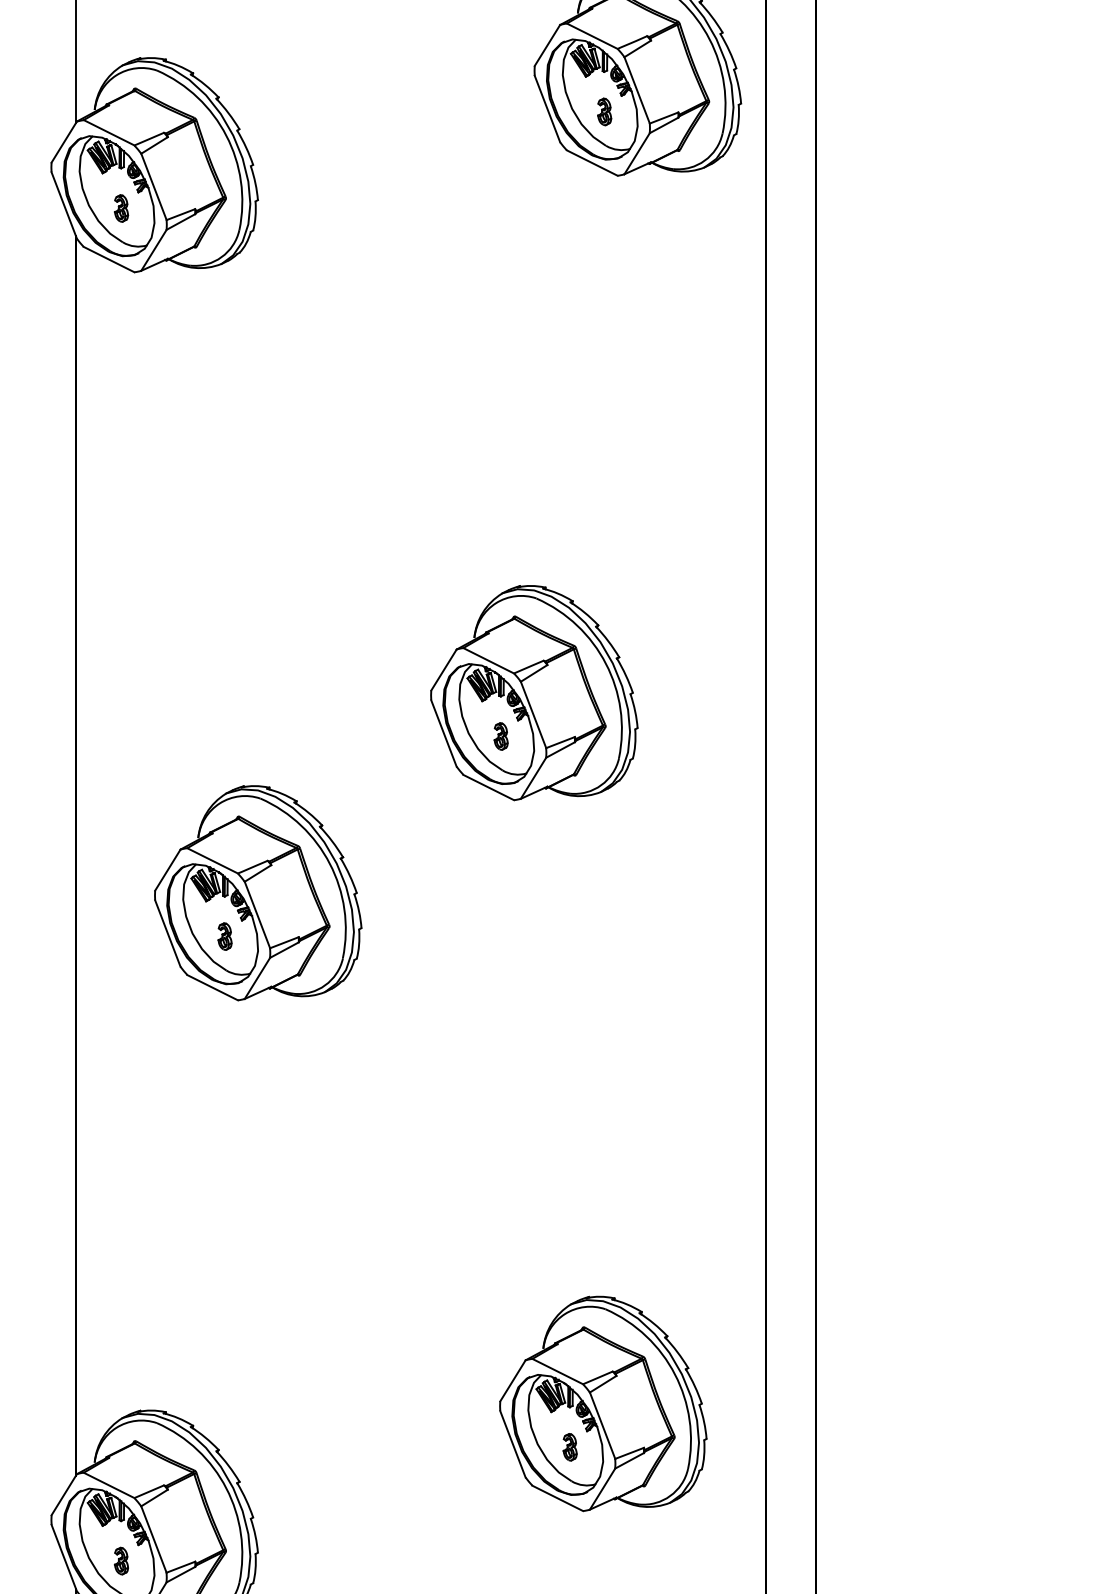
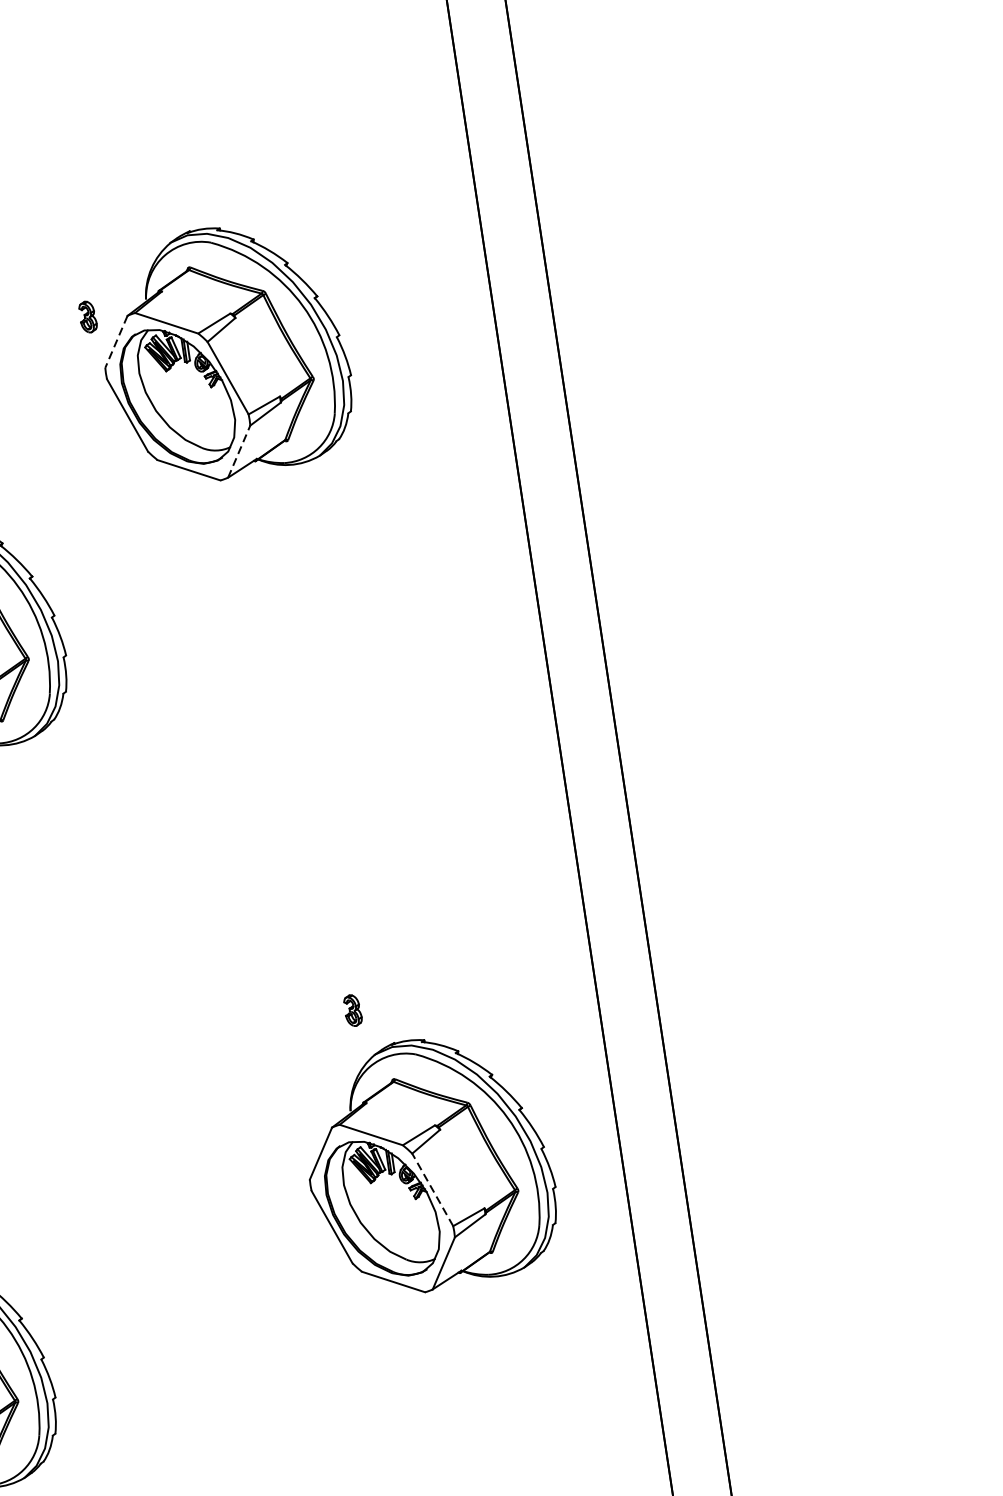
line: (443, 670) -> (115, 342), solid -> dashed
part: (500, 736) -> (87, 317), moved
line: (533, 777) -> (239, 450), solid -> dashed
line: (602, 1425) -> (432, 1189), solid -> dashed
part: (569, 1447) -> (352, 1010), moved

